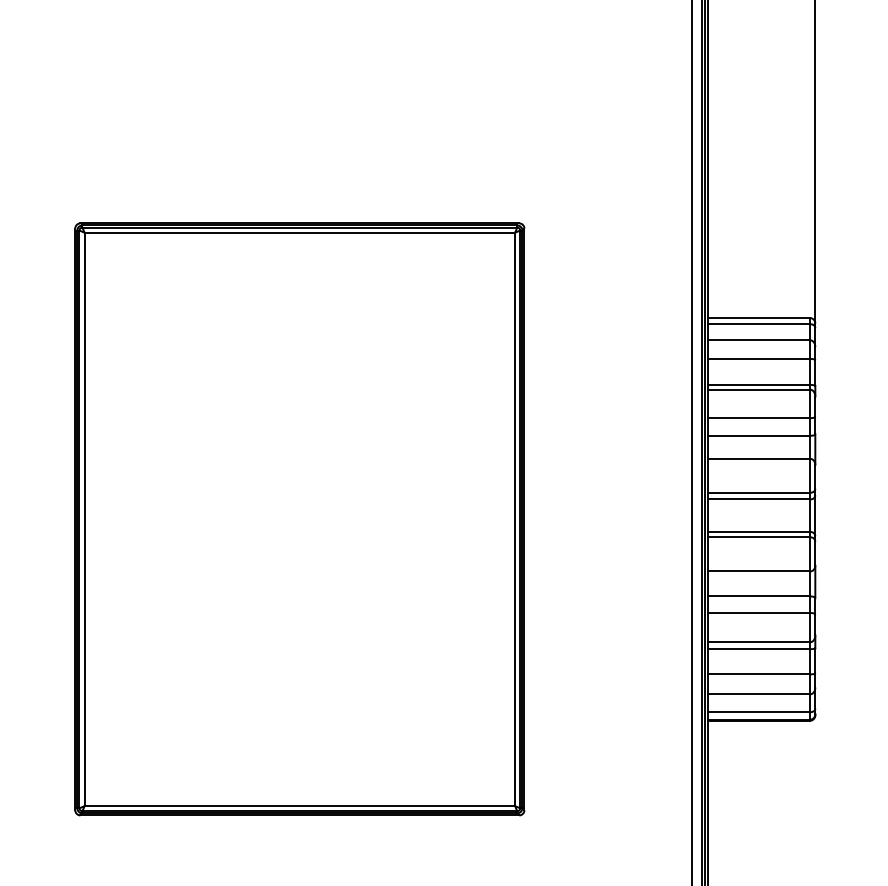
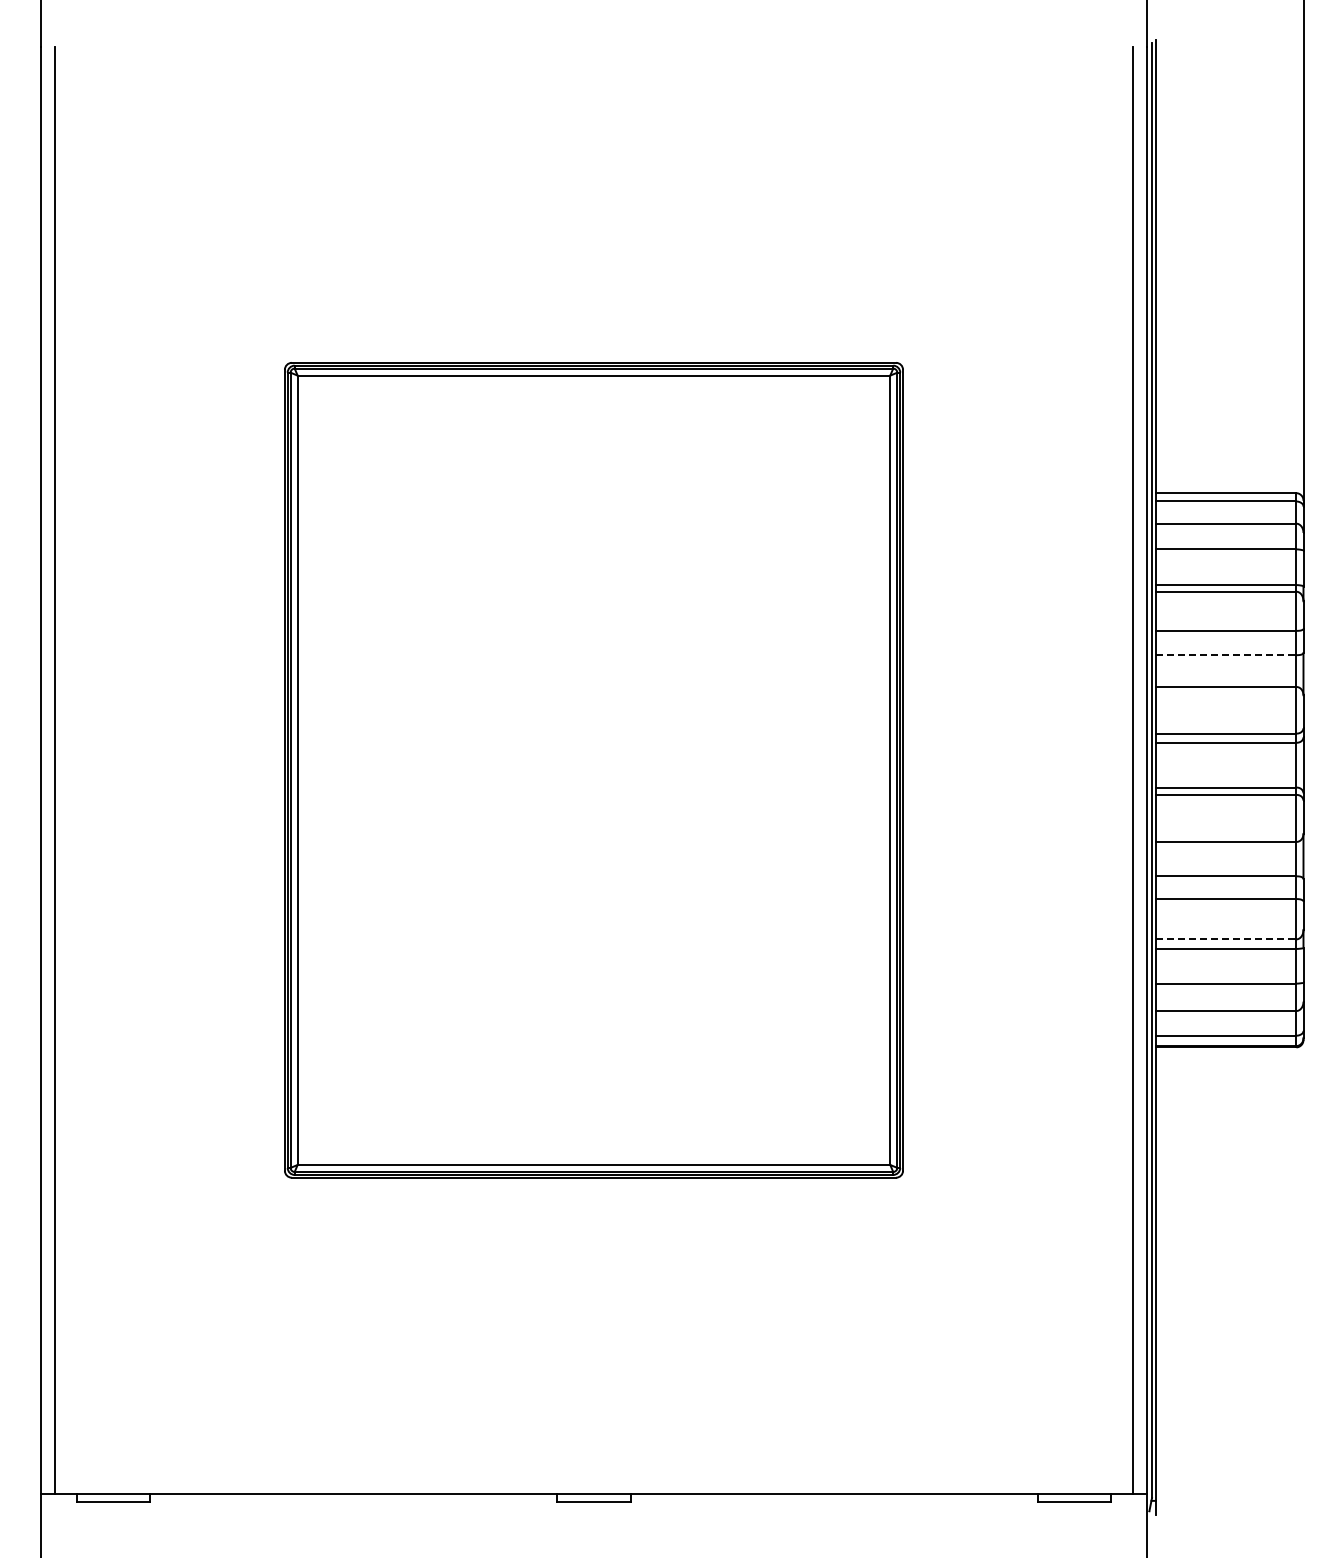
line: (759, 436) -> (1226, 655), solid -> dashed
line: (759, 642) -> (1226, 939), solid -> dashed

